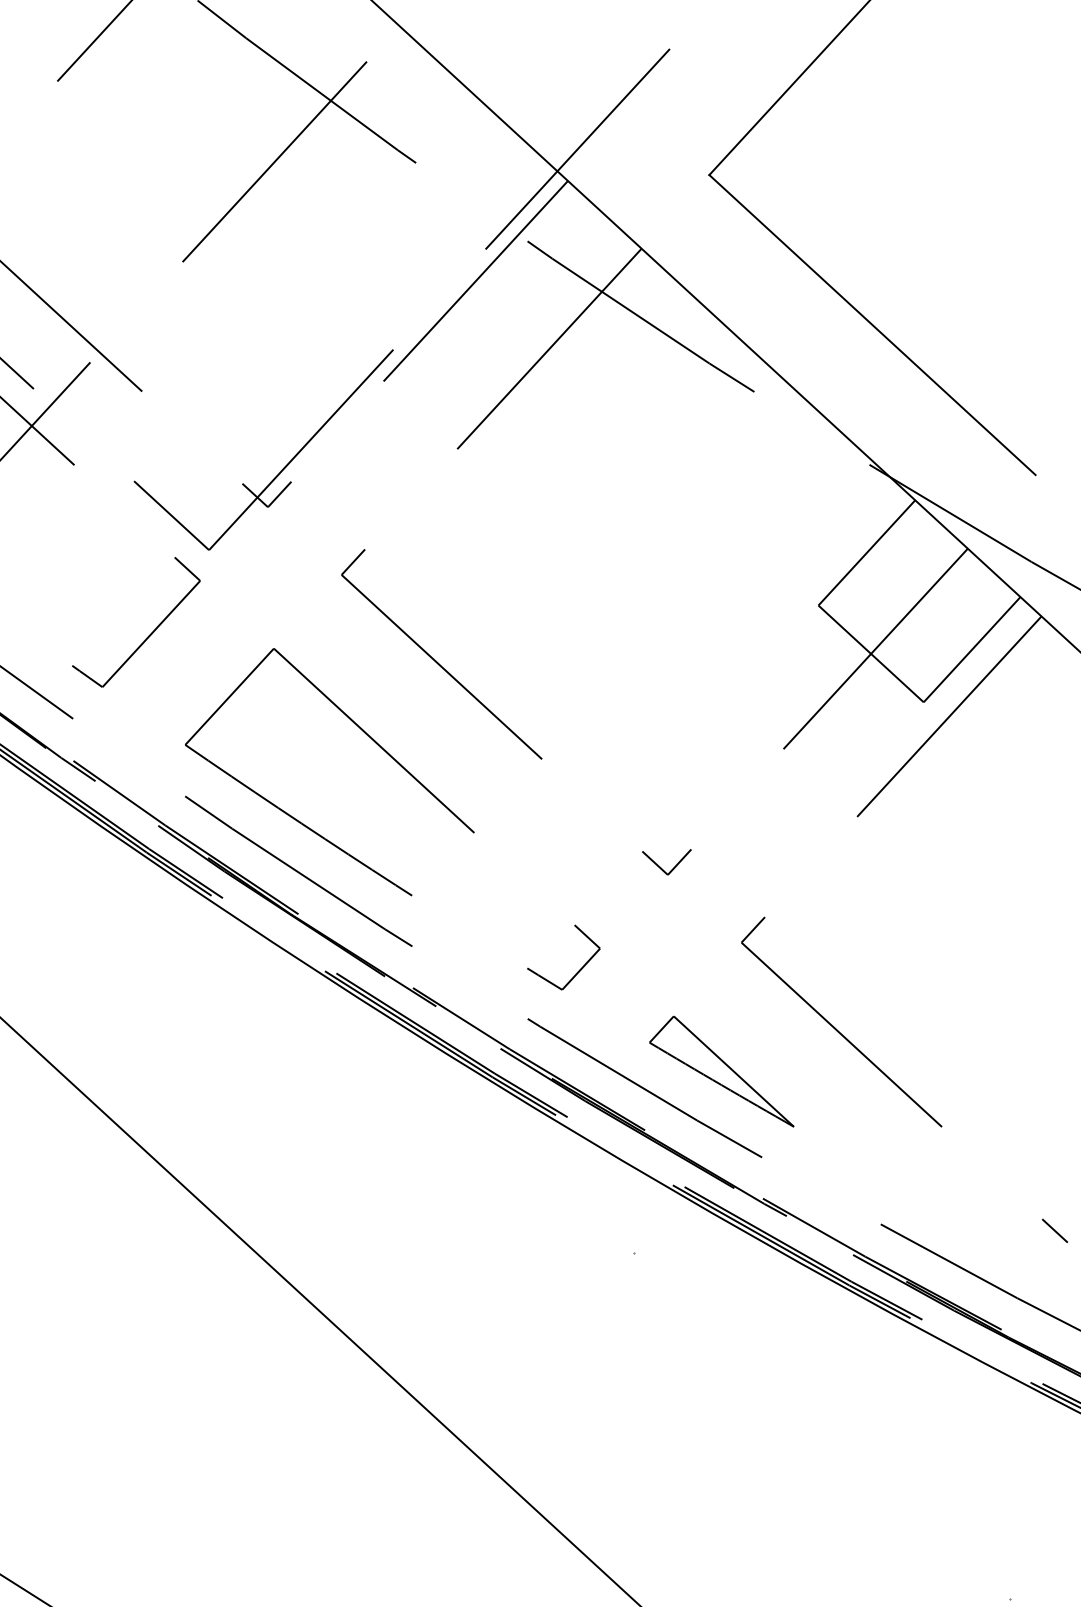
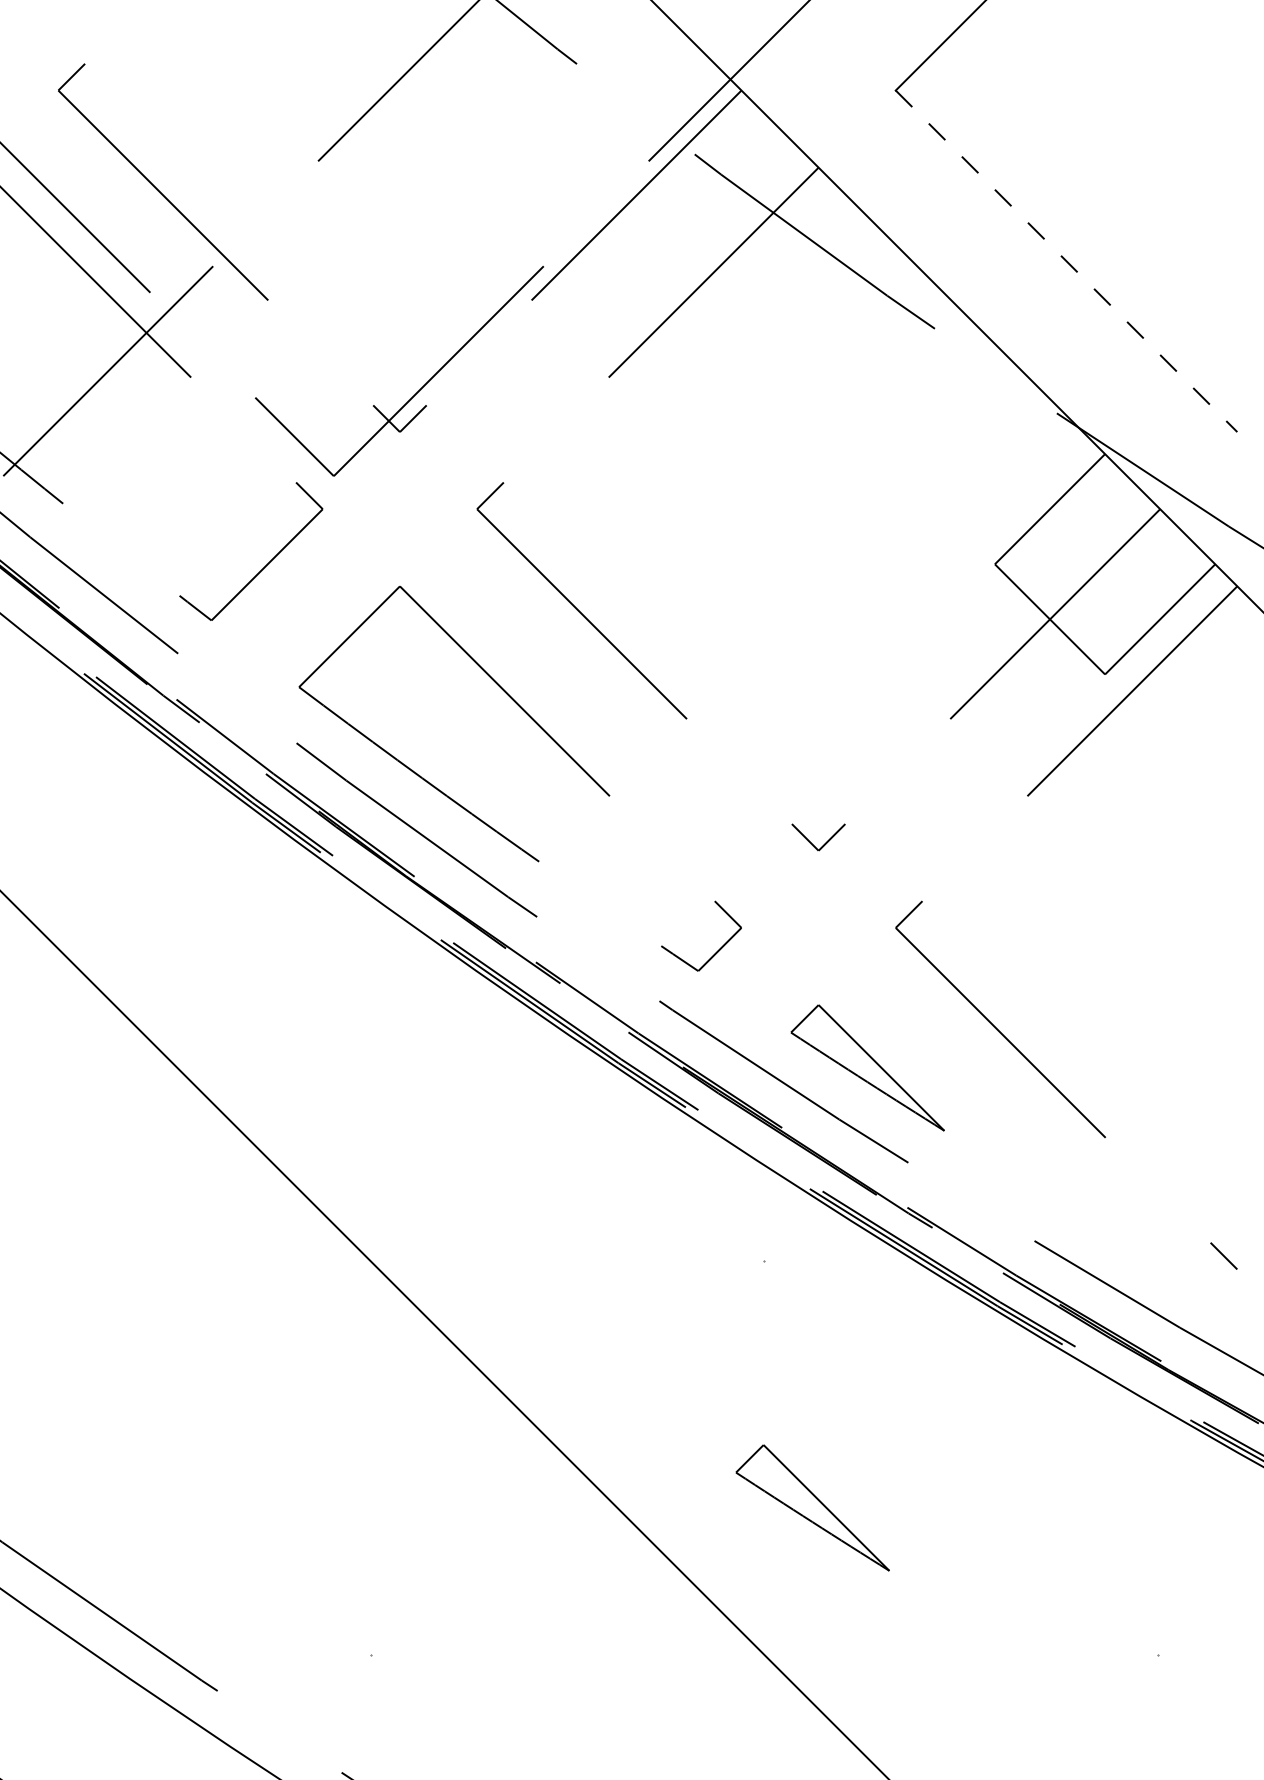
line: (872, 325) -> (1066, 261), solid -> dashed
part: (687, 1477) -> (812, 1507), added

